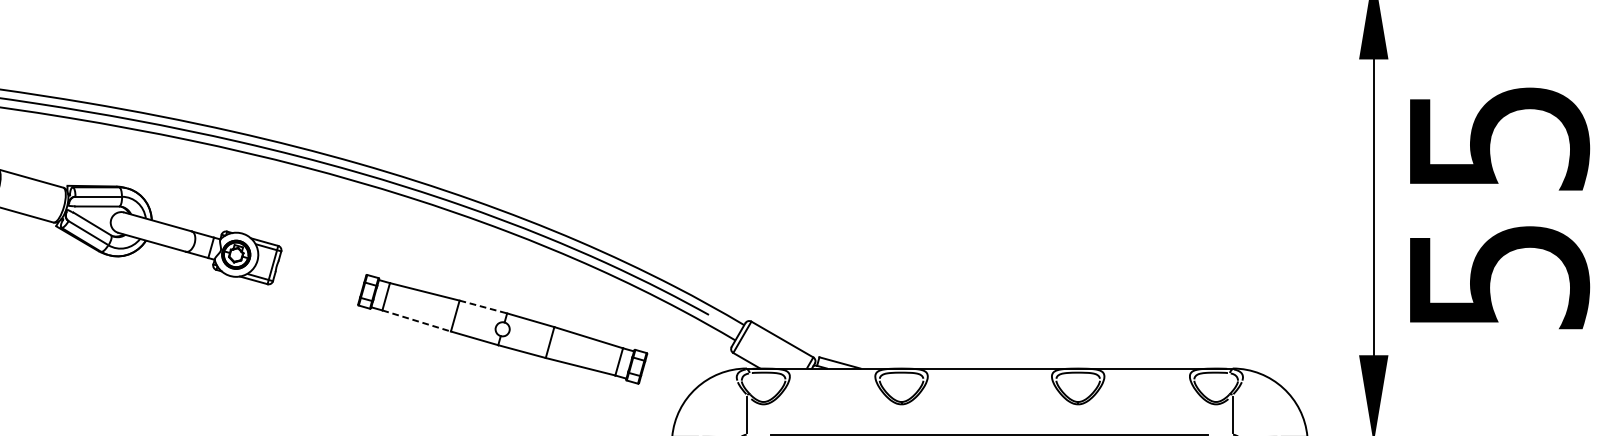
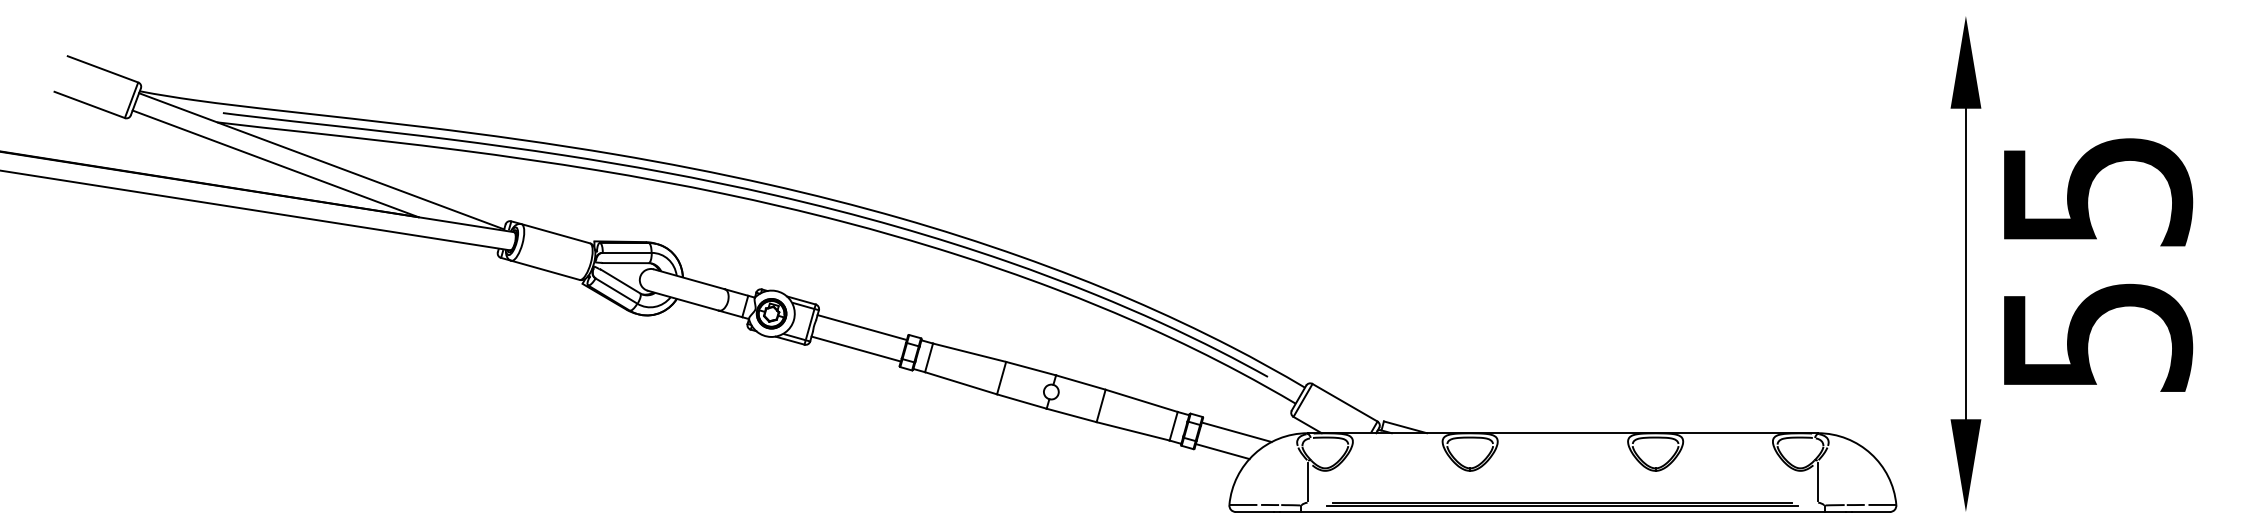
line: (321, 267) -> (861, 327), added
line: (316, 287) -> (855, 348), added
line: (483, 306) -> (1031, 368), dashed -> solid
line: (417, 321) -> (961, 383), dashed -> solid
line: (679, 367) -> (1236, 432), added
line: (665, 385) -> (1222, 451), added

